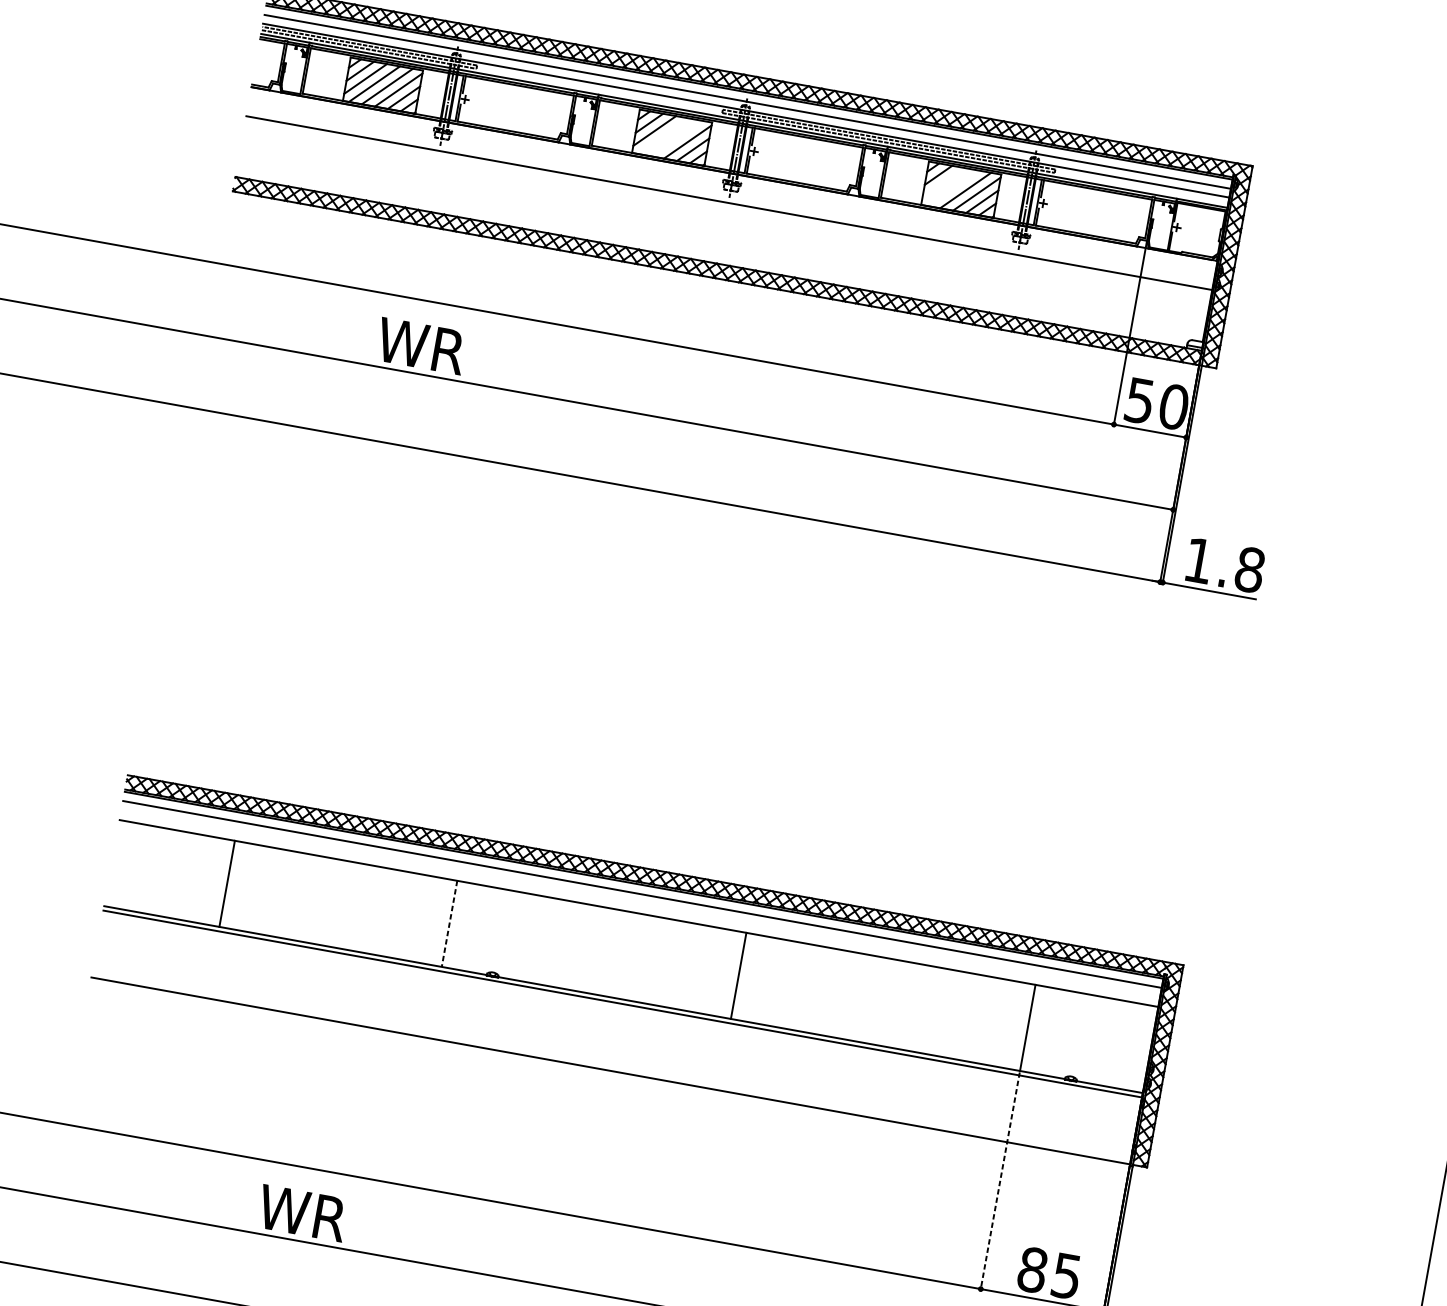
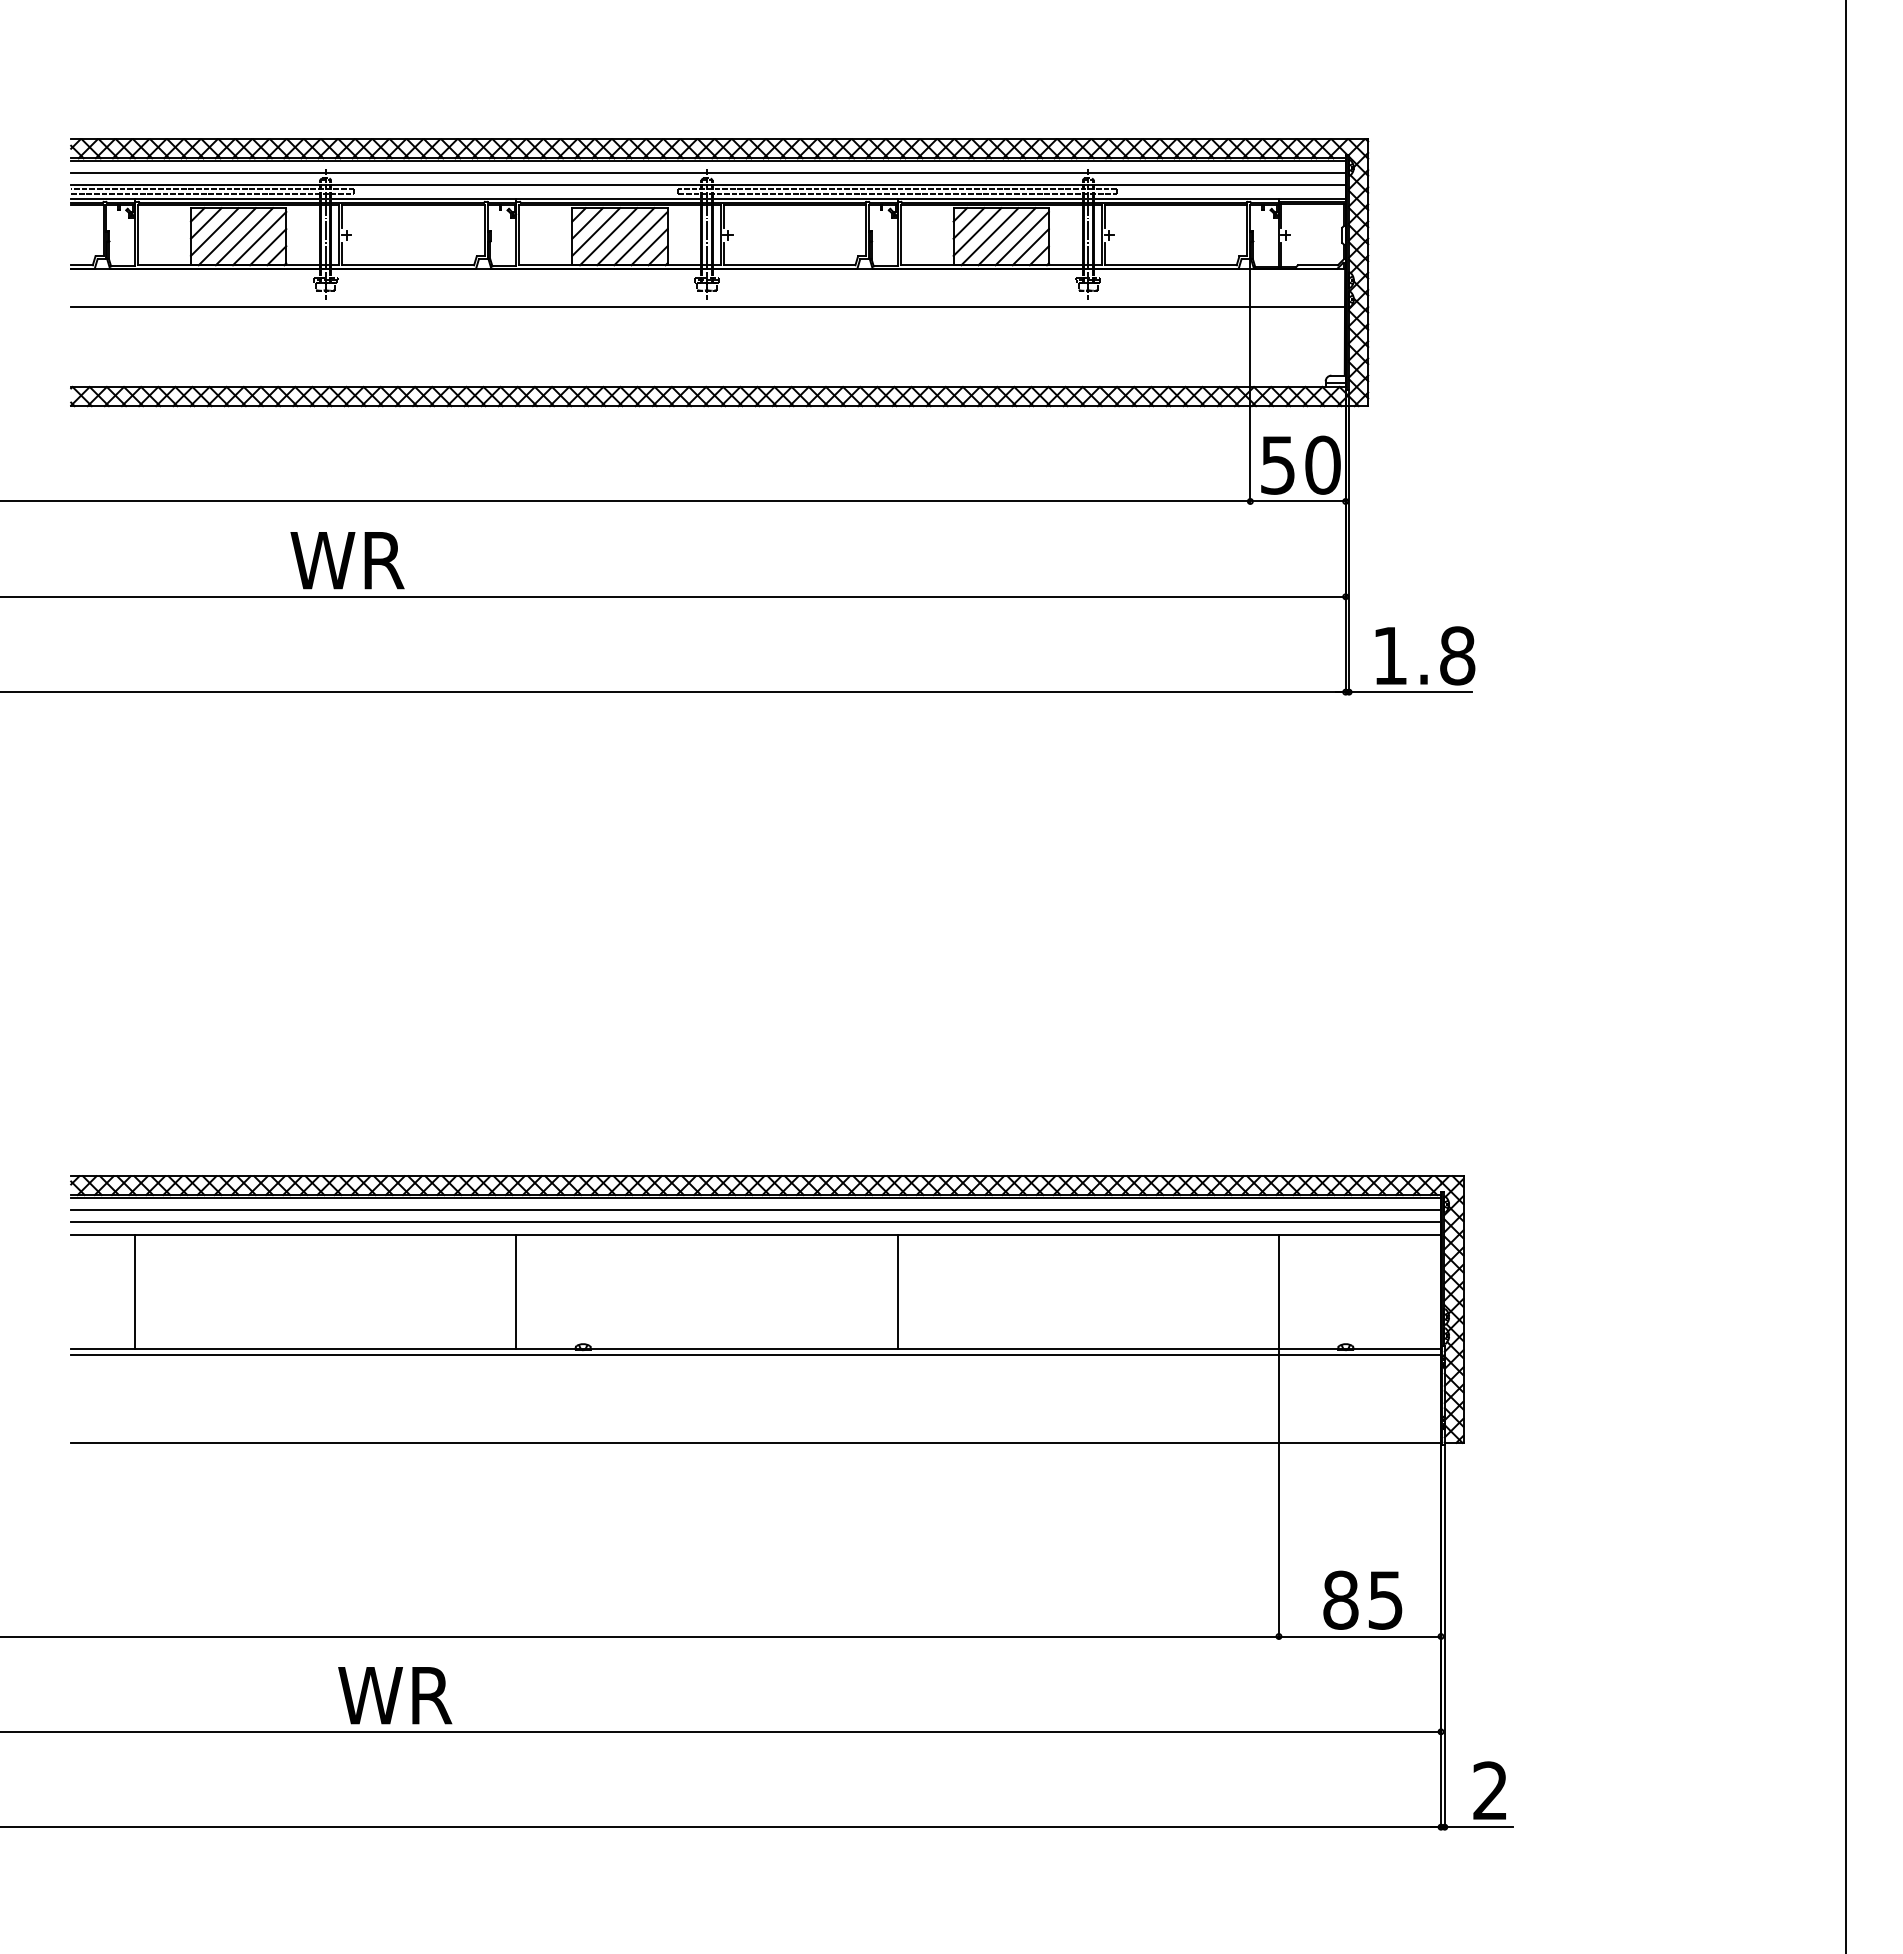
line: (663, 136) -> (608, 236), added
line: (676, 138) -> (625, 236), added
line: (943, 182) -> (977, 231), added
line: (952, 188) -> (989, 236), added
line: (227, 883) -> (135, 1291), moved
line: (641, 903) -> (756, 1221), added
line: (449, 924) -> (516, 1292), dashed -> solid
line: (999, 1181) -> (1278, 1494), dashed -> solid

